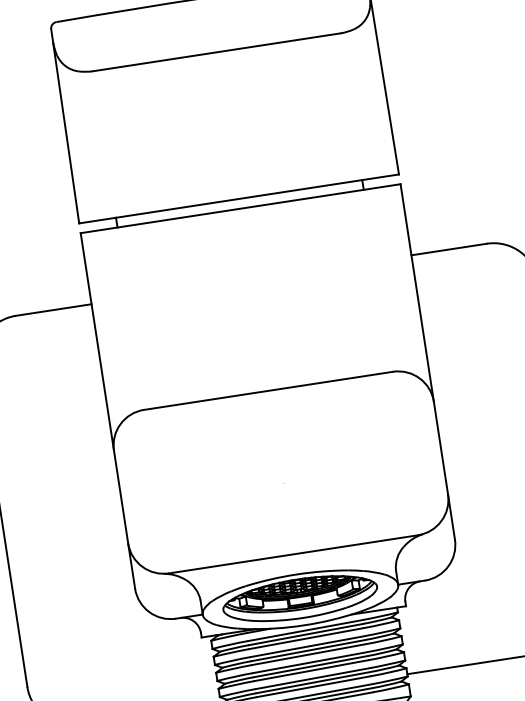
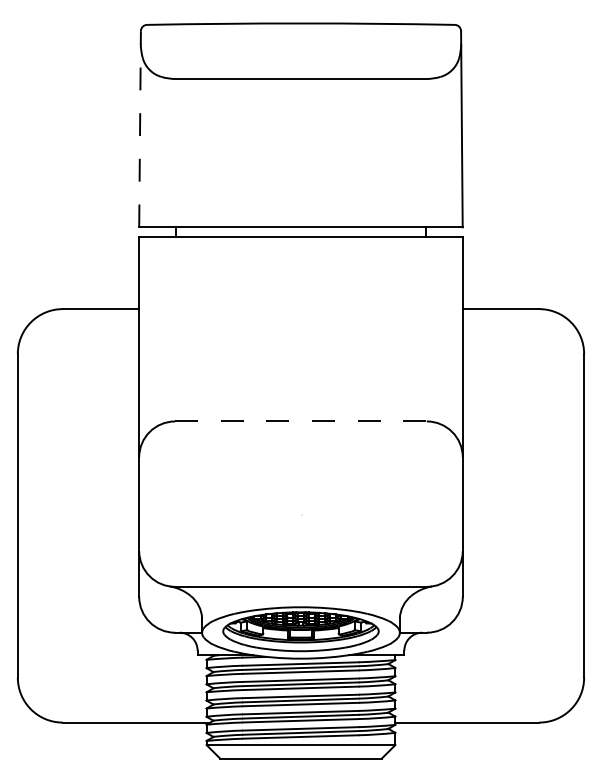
line: (65, 125) -> (140, 128), solid -> dashed
line: (268, 390) -> (300, 421), solid -> dashed

